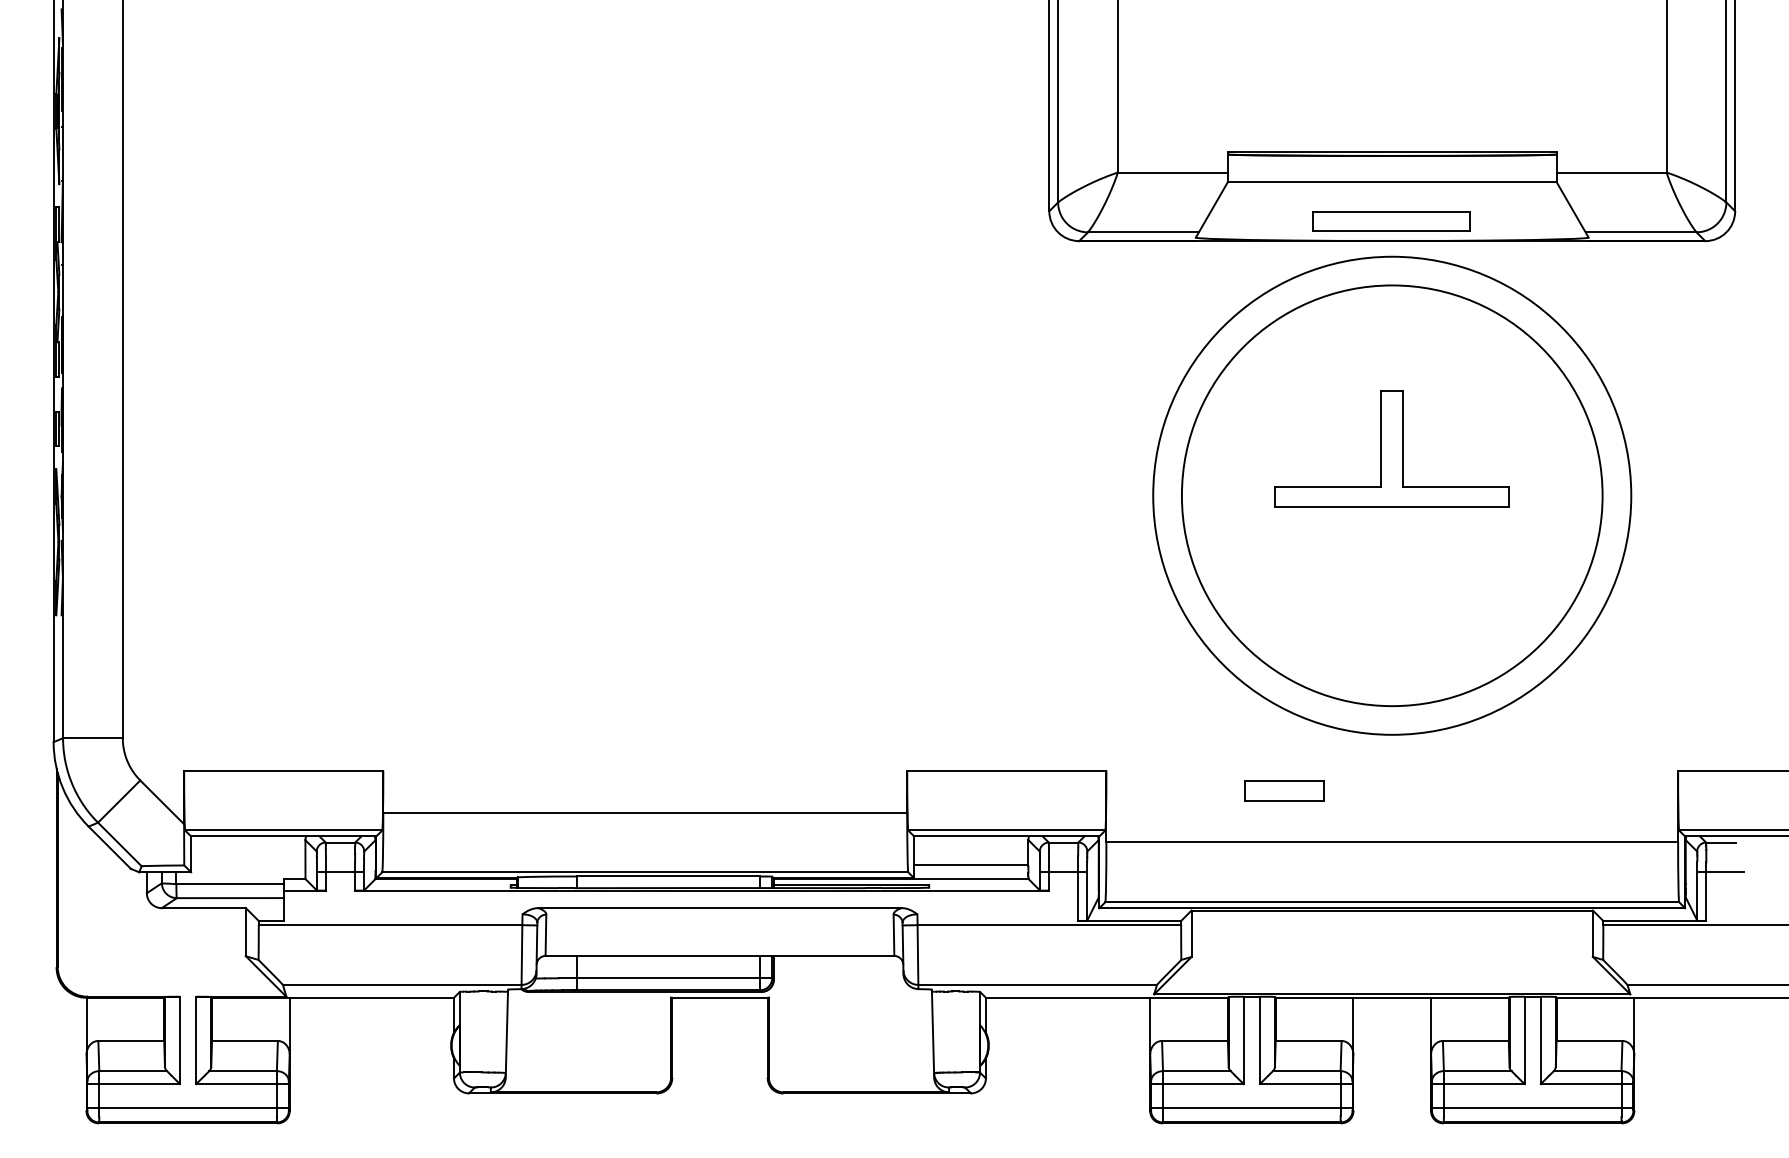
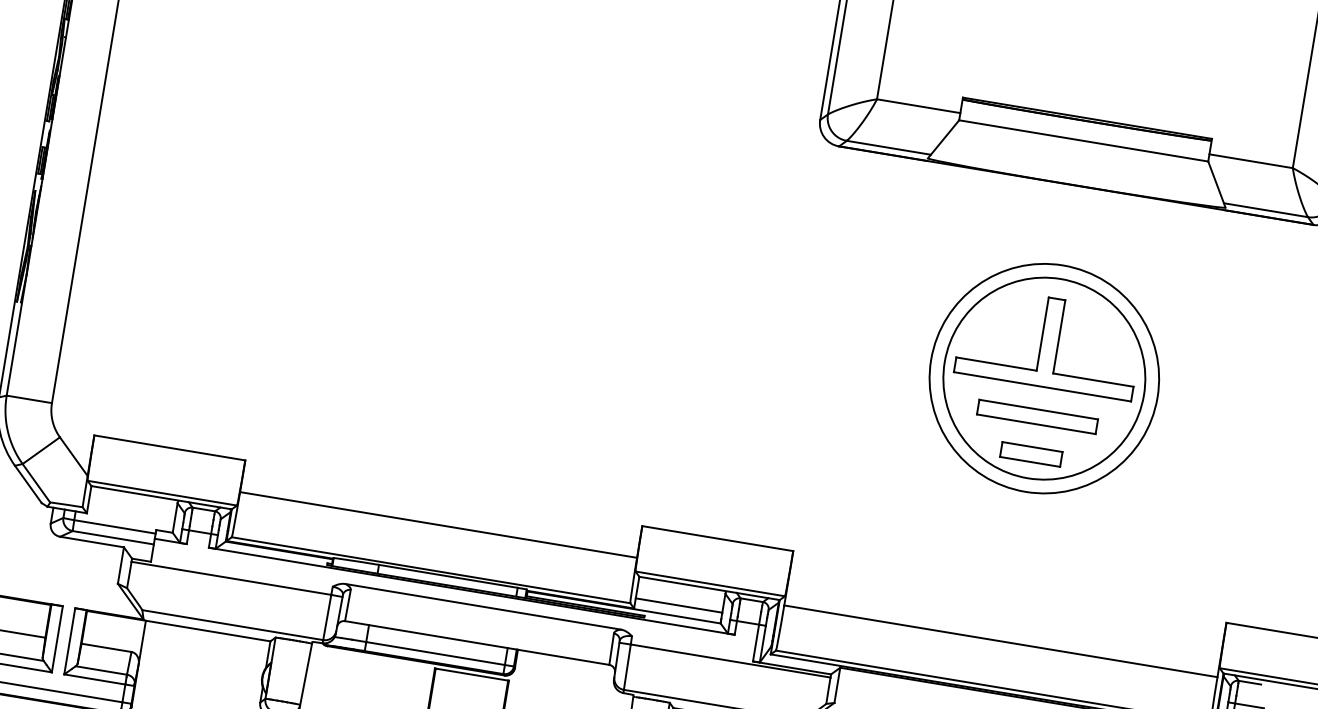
part: (1391, 221) -> (1037, 416), moved
circle: (1391, 495) -> (1043, 378), size x0.62
circle: (1391, 495) -> (1043, 378), size x0.62
part: (1284, 790) -> (1031, 454), moved

